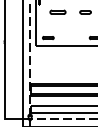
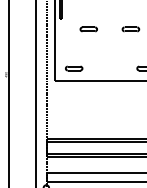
part: (57, 12) -> (88, 29), size x0.71

